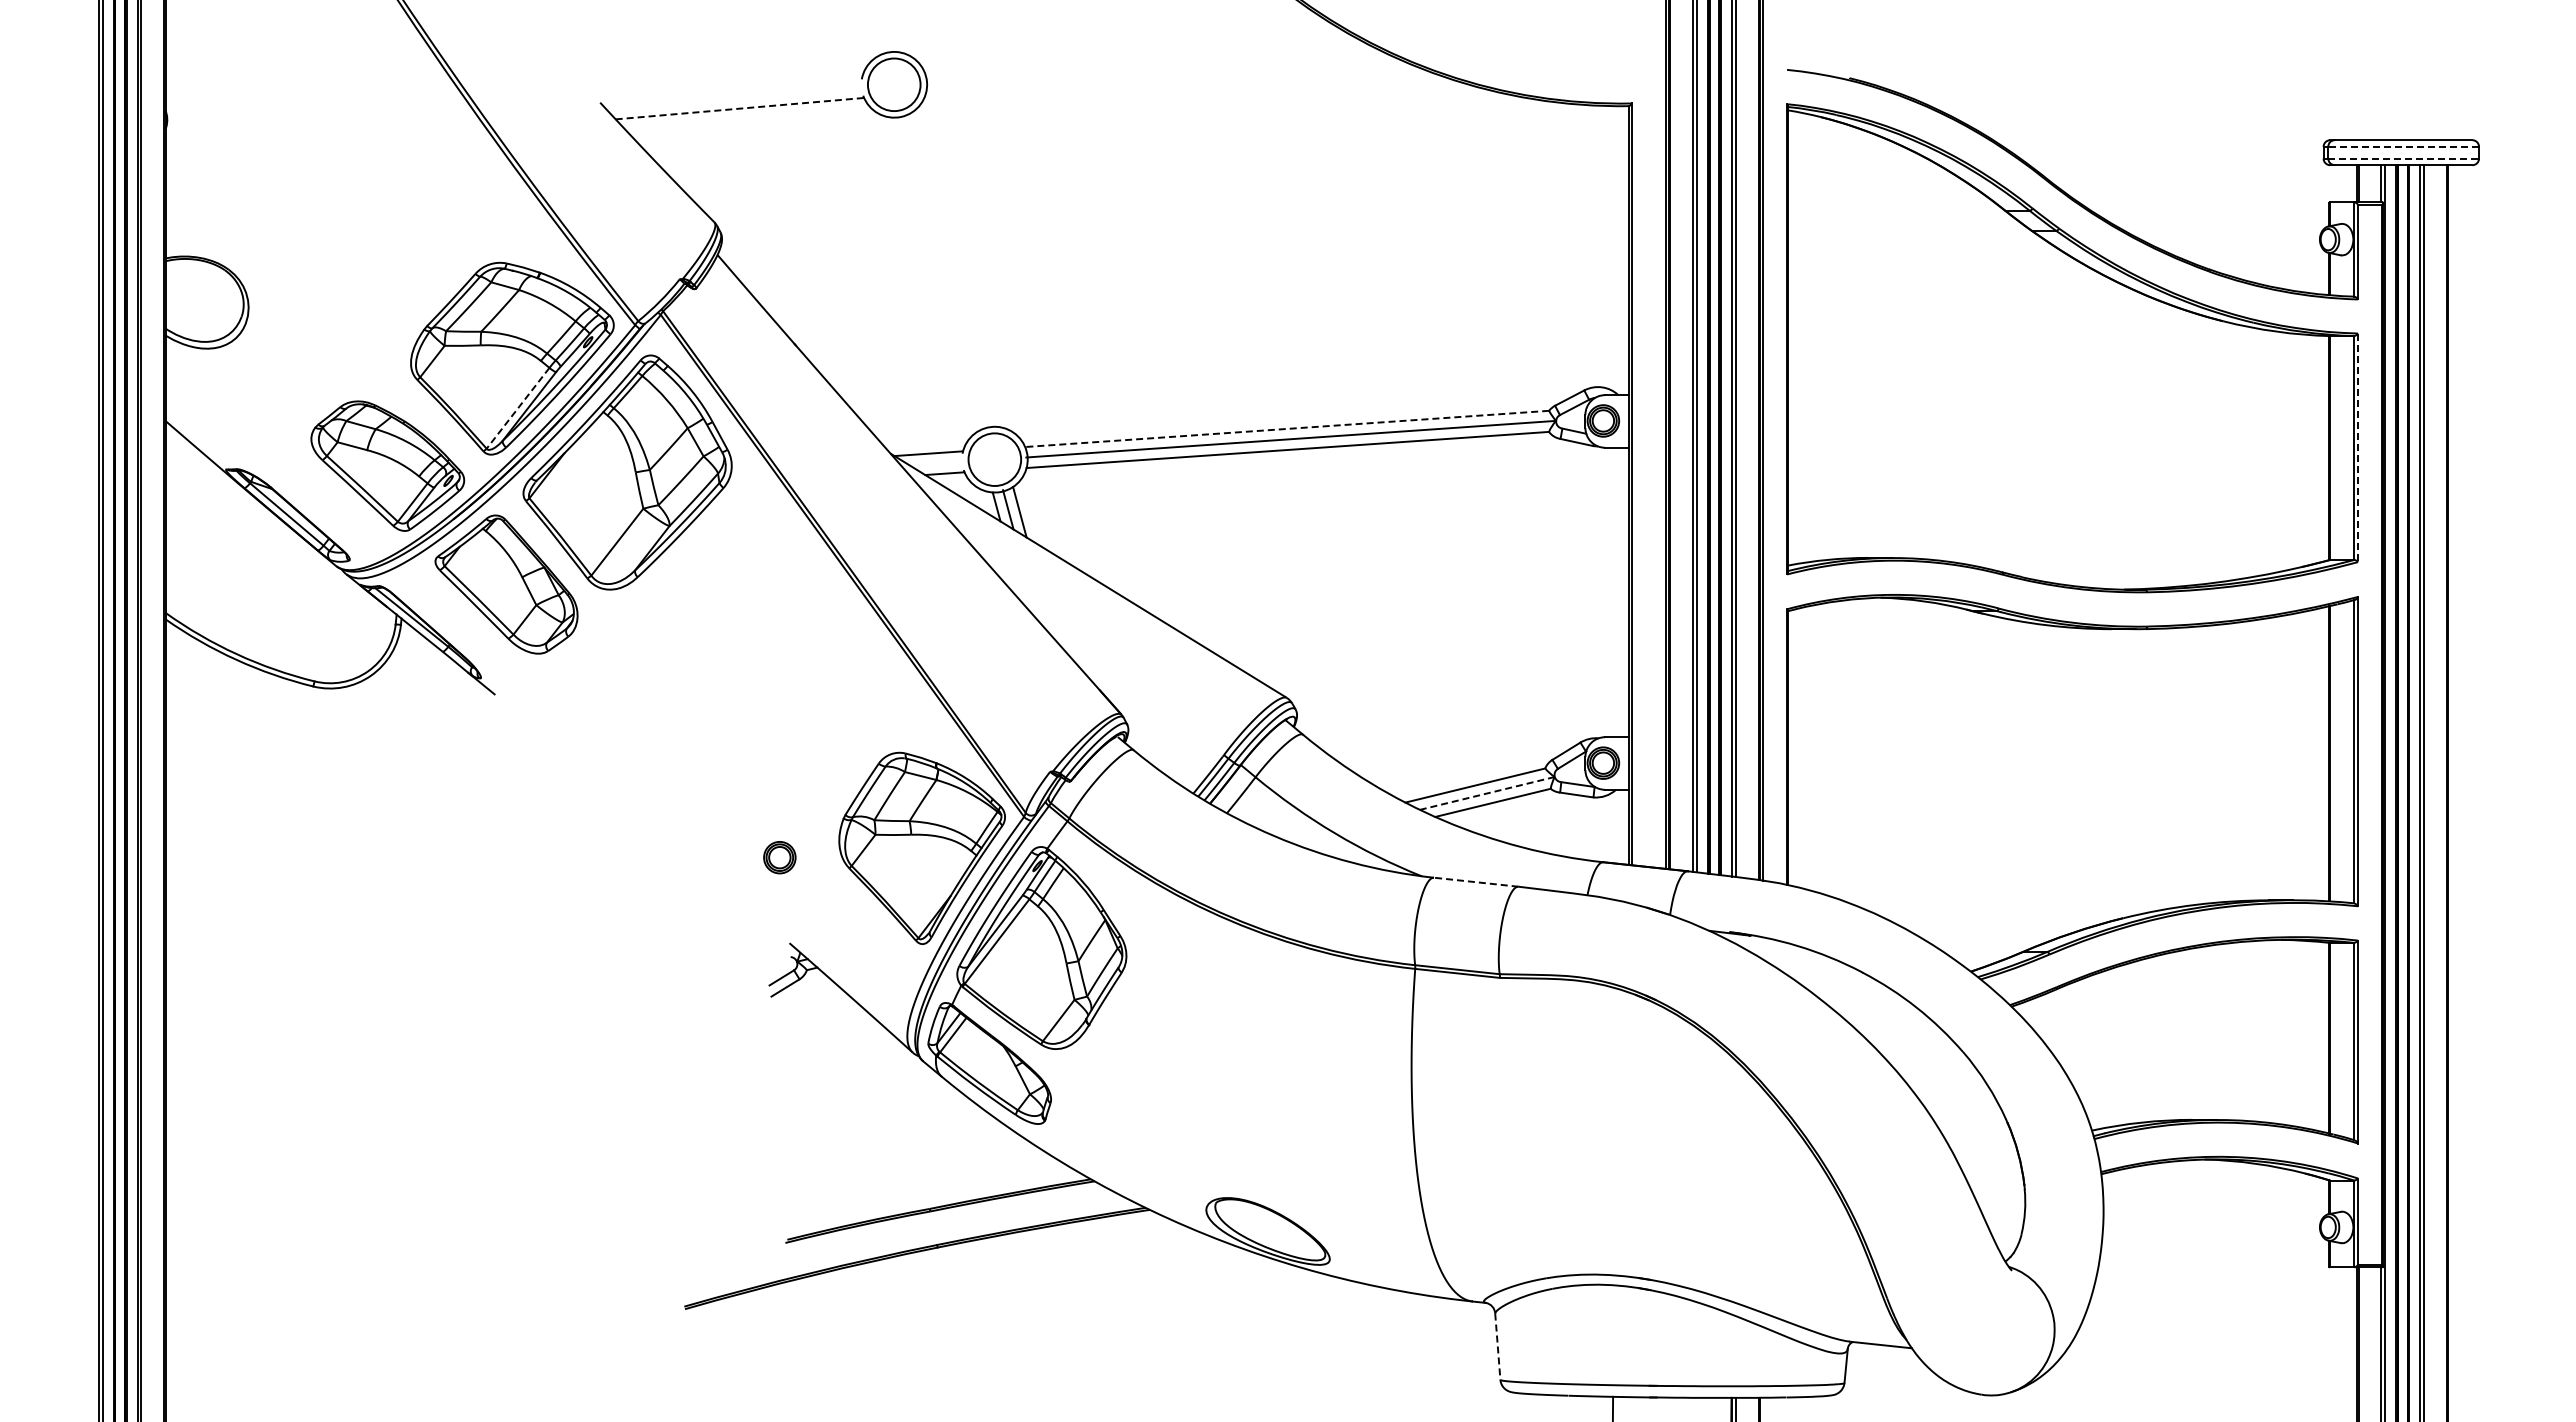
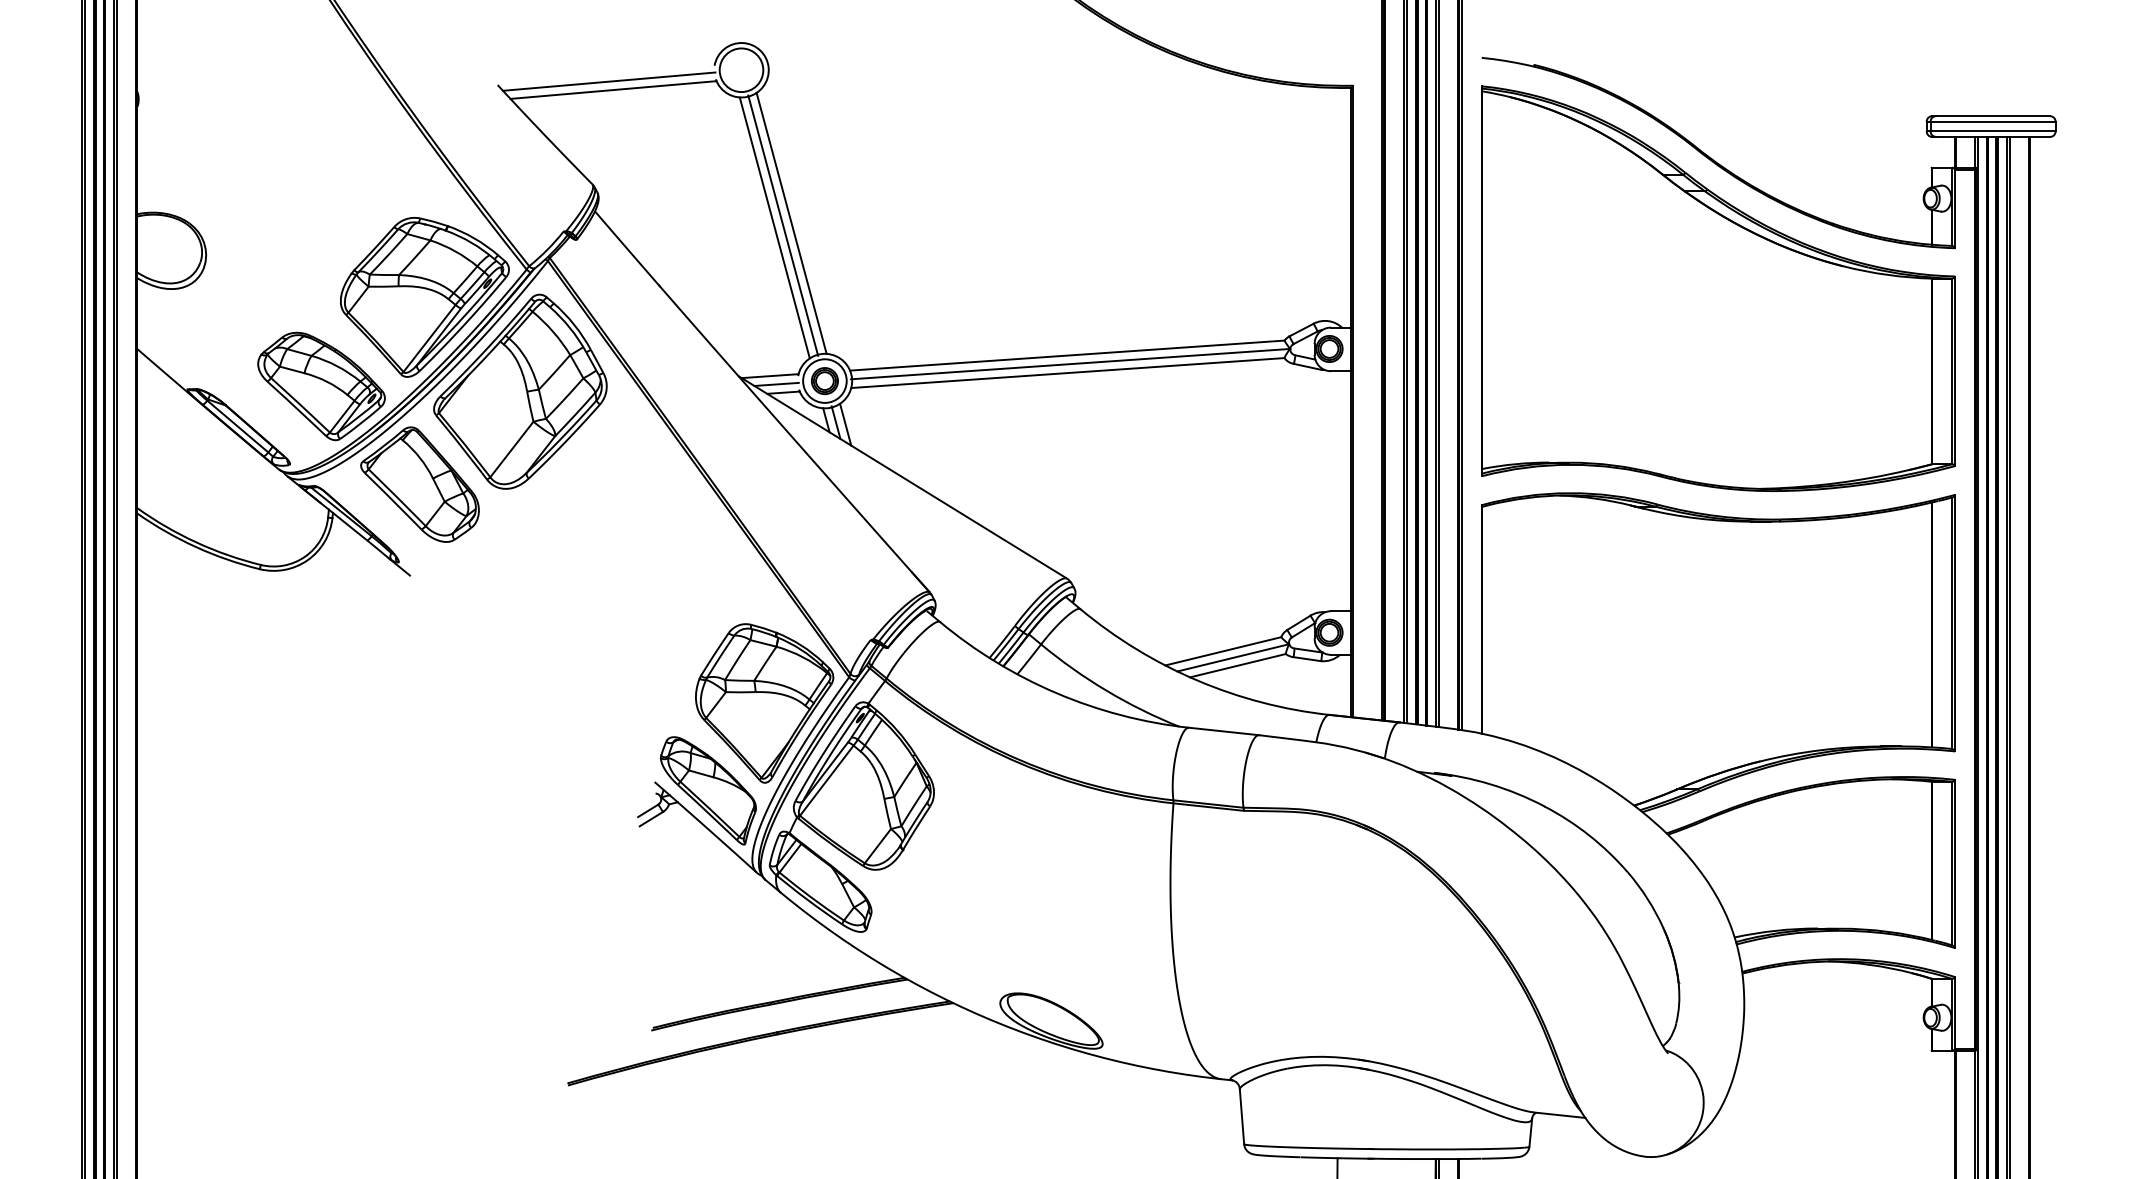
line: (734, 98) -> (609, 81), added
line: (739, 108) -> (613, 89), dashed -> solid
line: (2403, 146) -> (1992, 121), dashed -> solid
line: (2404, 158) -> (1993, 131), dashed -> solid
line: (954, 269) -> (791, 223), added
line: (944, 272) -> (783, 225), added
line: (934, 274) -> (774, 227), added
line: (517, 408) -> (429, 338), dashed -> solid
line: (1287, 428) -> (1067, 355), dashed -> solid
line: (2358, 448) -> (1955, 371), dashed -> solid
line: (936, 463) -> (776, 384), added
line: (1486, 793) -> (1232, 657), dashed -> solid
part: (779, 857) -> (824, 380), moved
line: (1476, 882) -> (1224, 731), dashed -> solid
part: (854, 953) -> (708, 790), added
line: (1497, 1347) -> (1241, 1117), dashed -> solid

